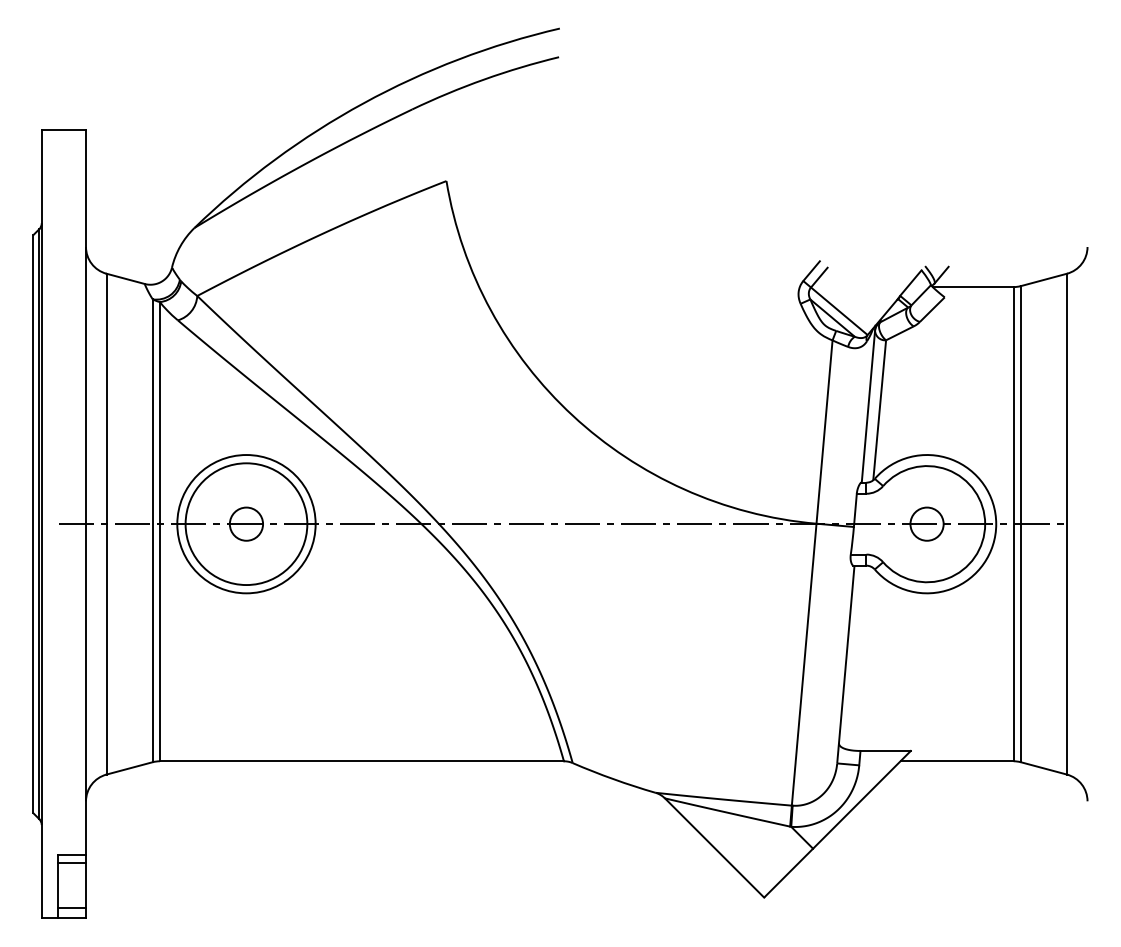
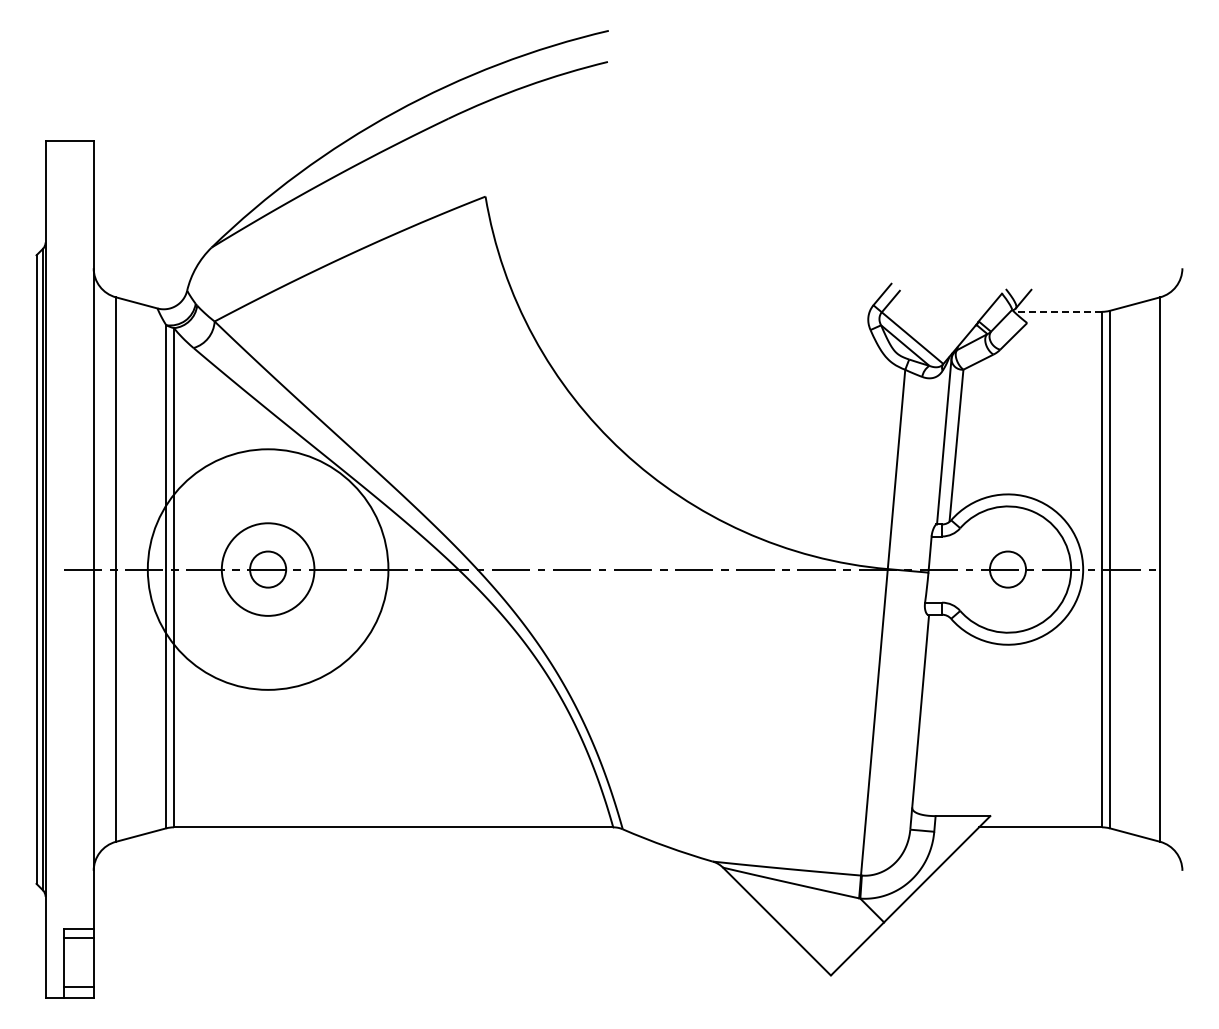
line: (972, 286) -> (1057, 311), solid -> dashed
circle: (245, 524) -> (267, 569), size x0.7
circle: (245, 524) -> (267, 569), size x1.6

